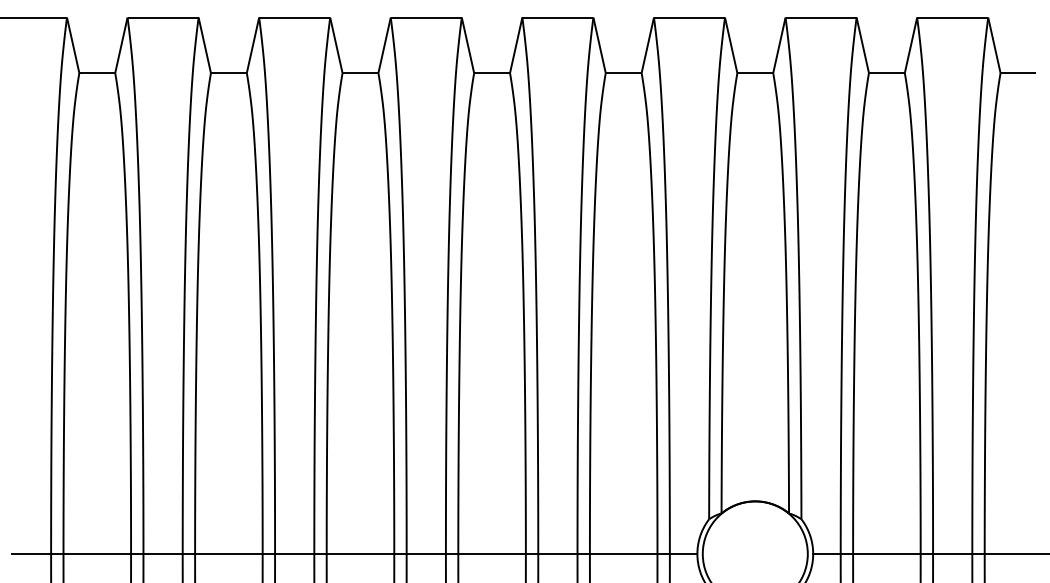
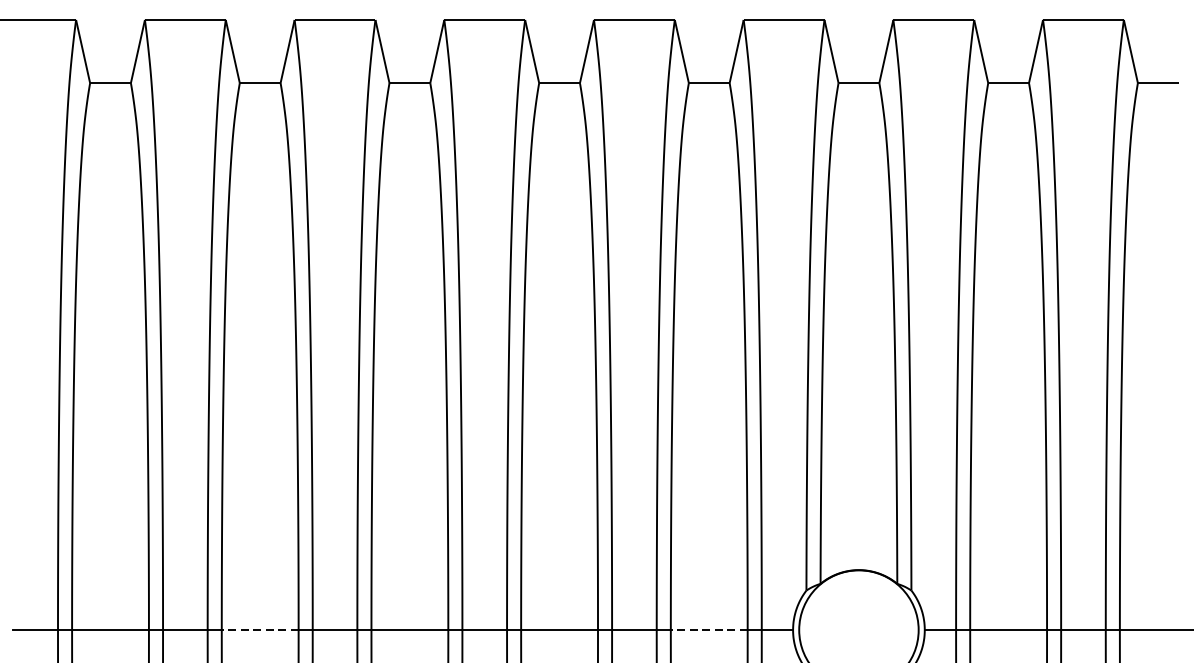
line: (228, 554) -> (259, 630), solid -> dashed
line: (623, 554) -> (709, 630), solid -> dashed

